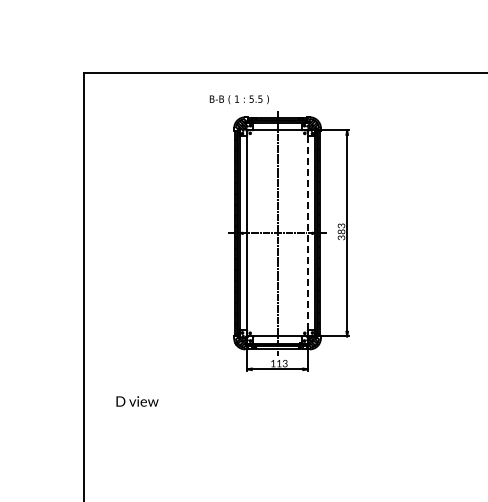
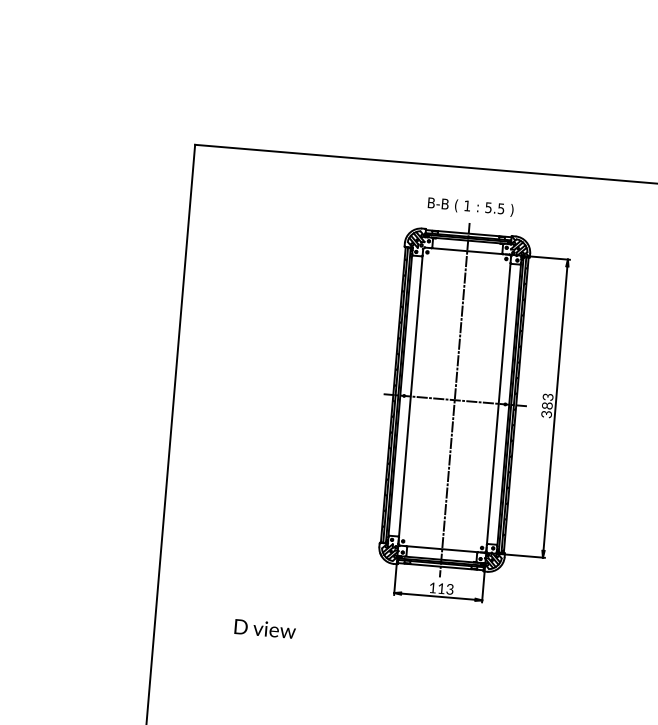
text: (238, 99) -> (469, 206), moved
line: (307, 233) -> (498, 404), dashed -> solid
text: (137, 401) -> (265, 628), moved

